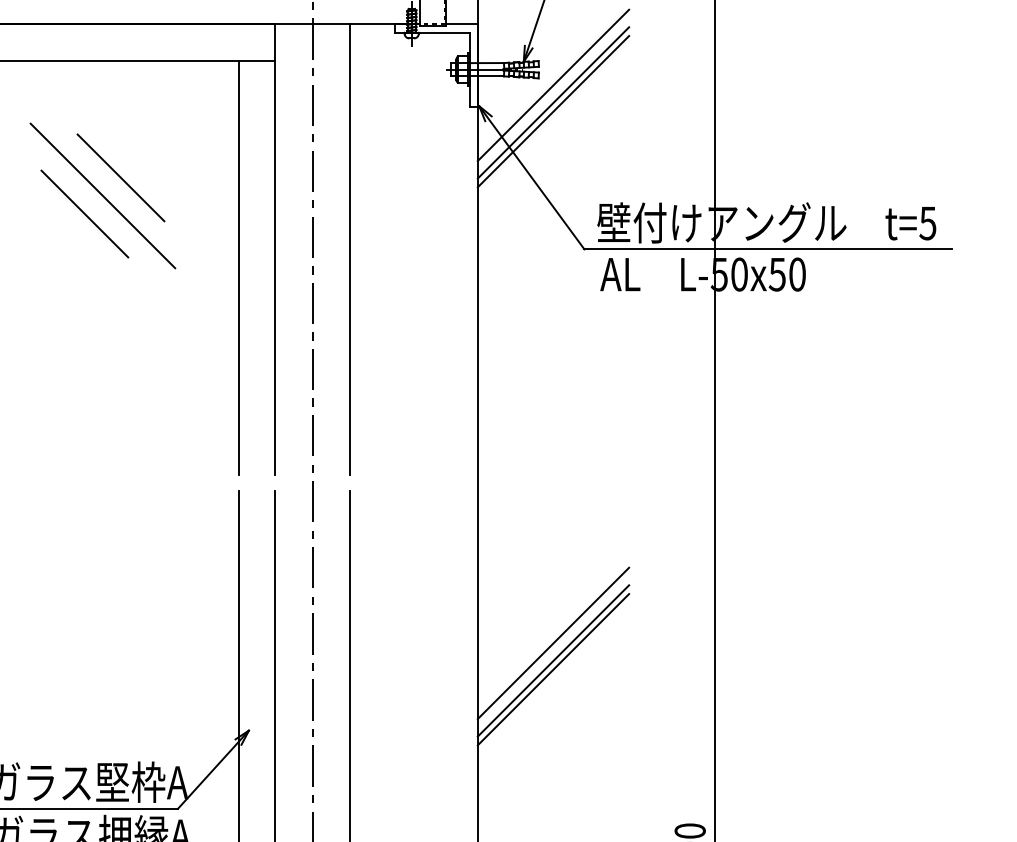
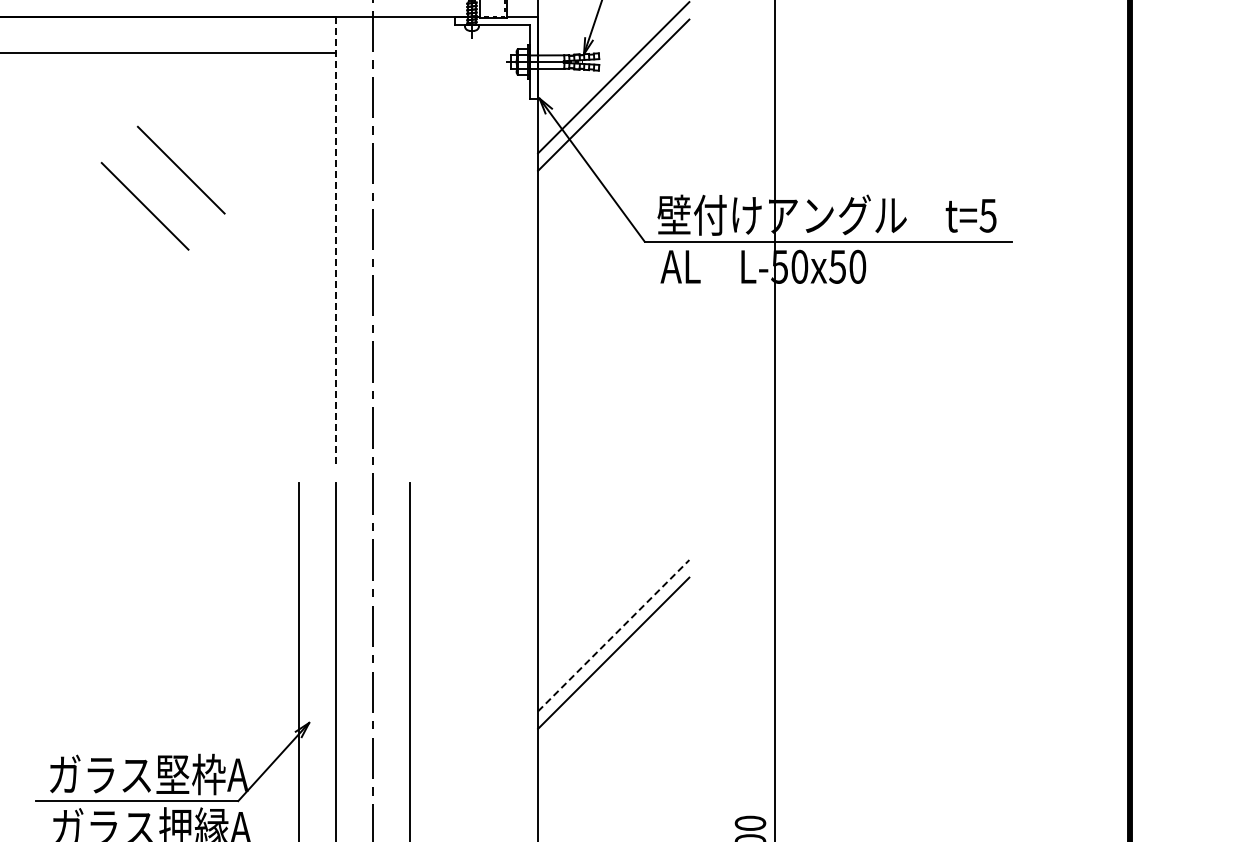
line: (553, 111) -> (613, 103), removed
line: (103, 196) -> (163, 188), removed
line: (350, 249) -> (410, 241), removed
line: (275, 250) -> (335, 242), solid -> dashed
line: (239, 267) -> (299, 259), removed
line: (553, 643) -> (613, 635), solid -> dashed
line: (553, 669) -> (613, 661), removed

